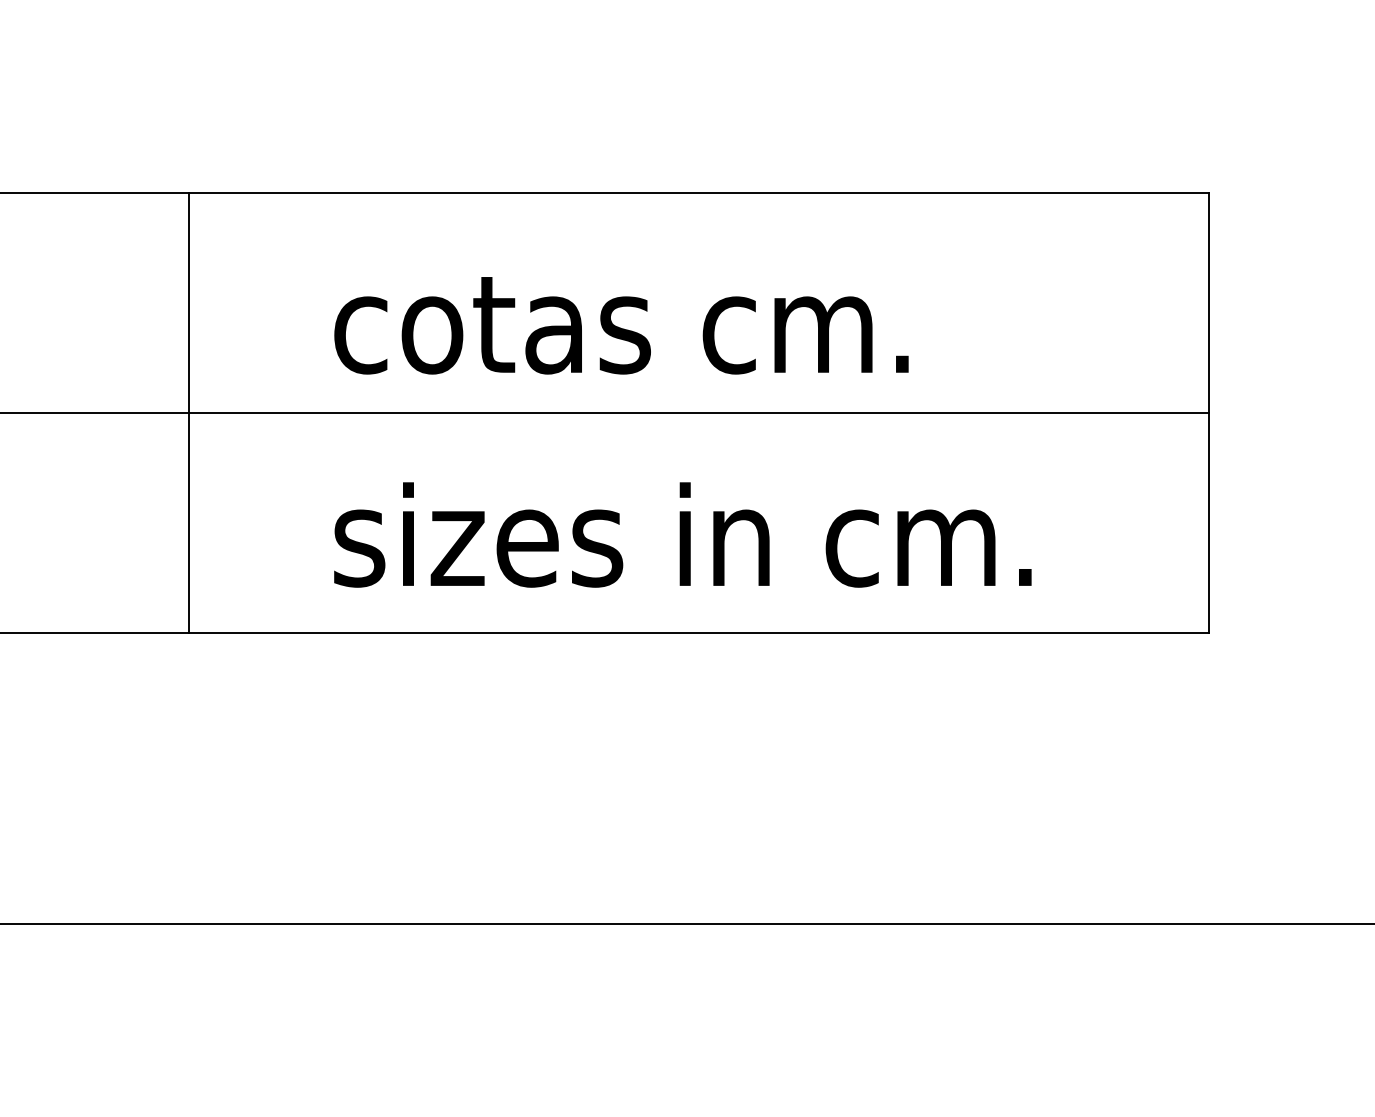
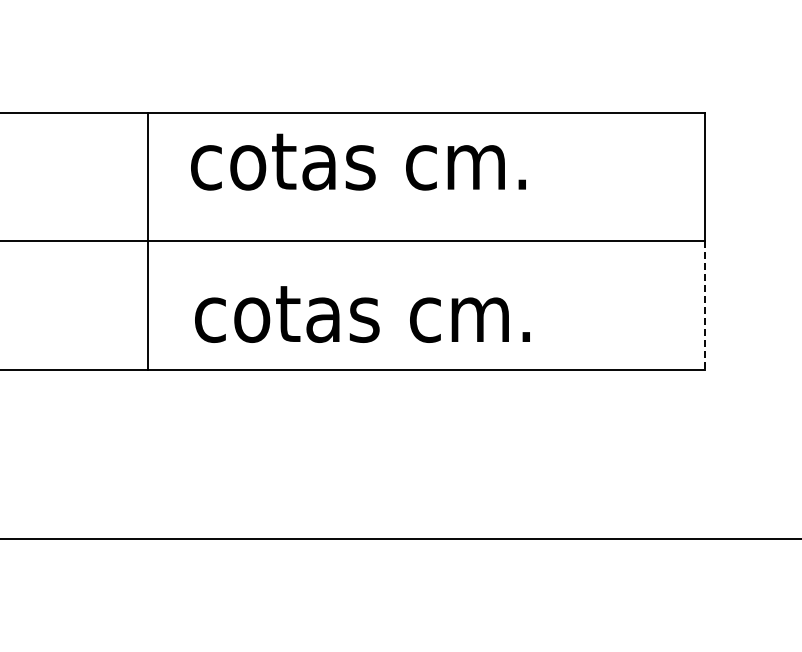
text: (621, 324) -> (358, 161), moved
line: (189, 411) -> (148, 240), moved
line: (1209, 523) -> (705, 305), solid -> dashed
text: (681, 533) -> (397, 311), sizes in cm. -> cotas cm.

